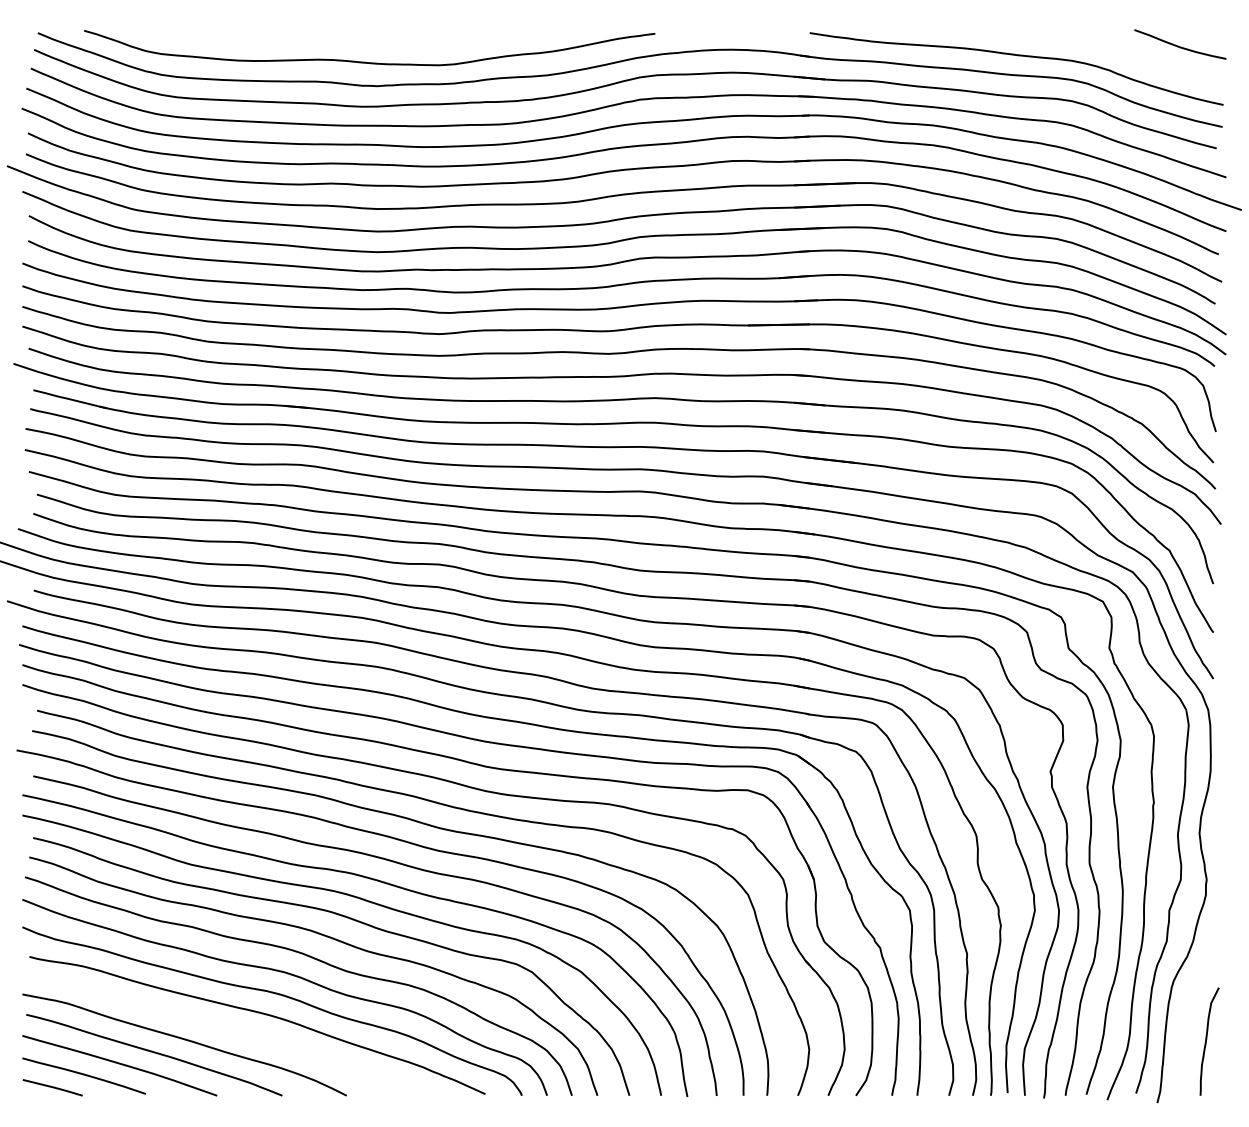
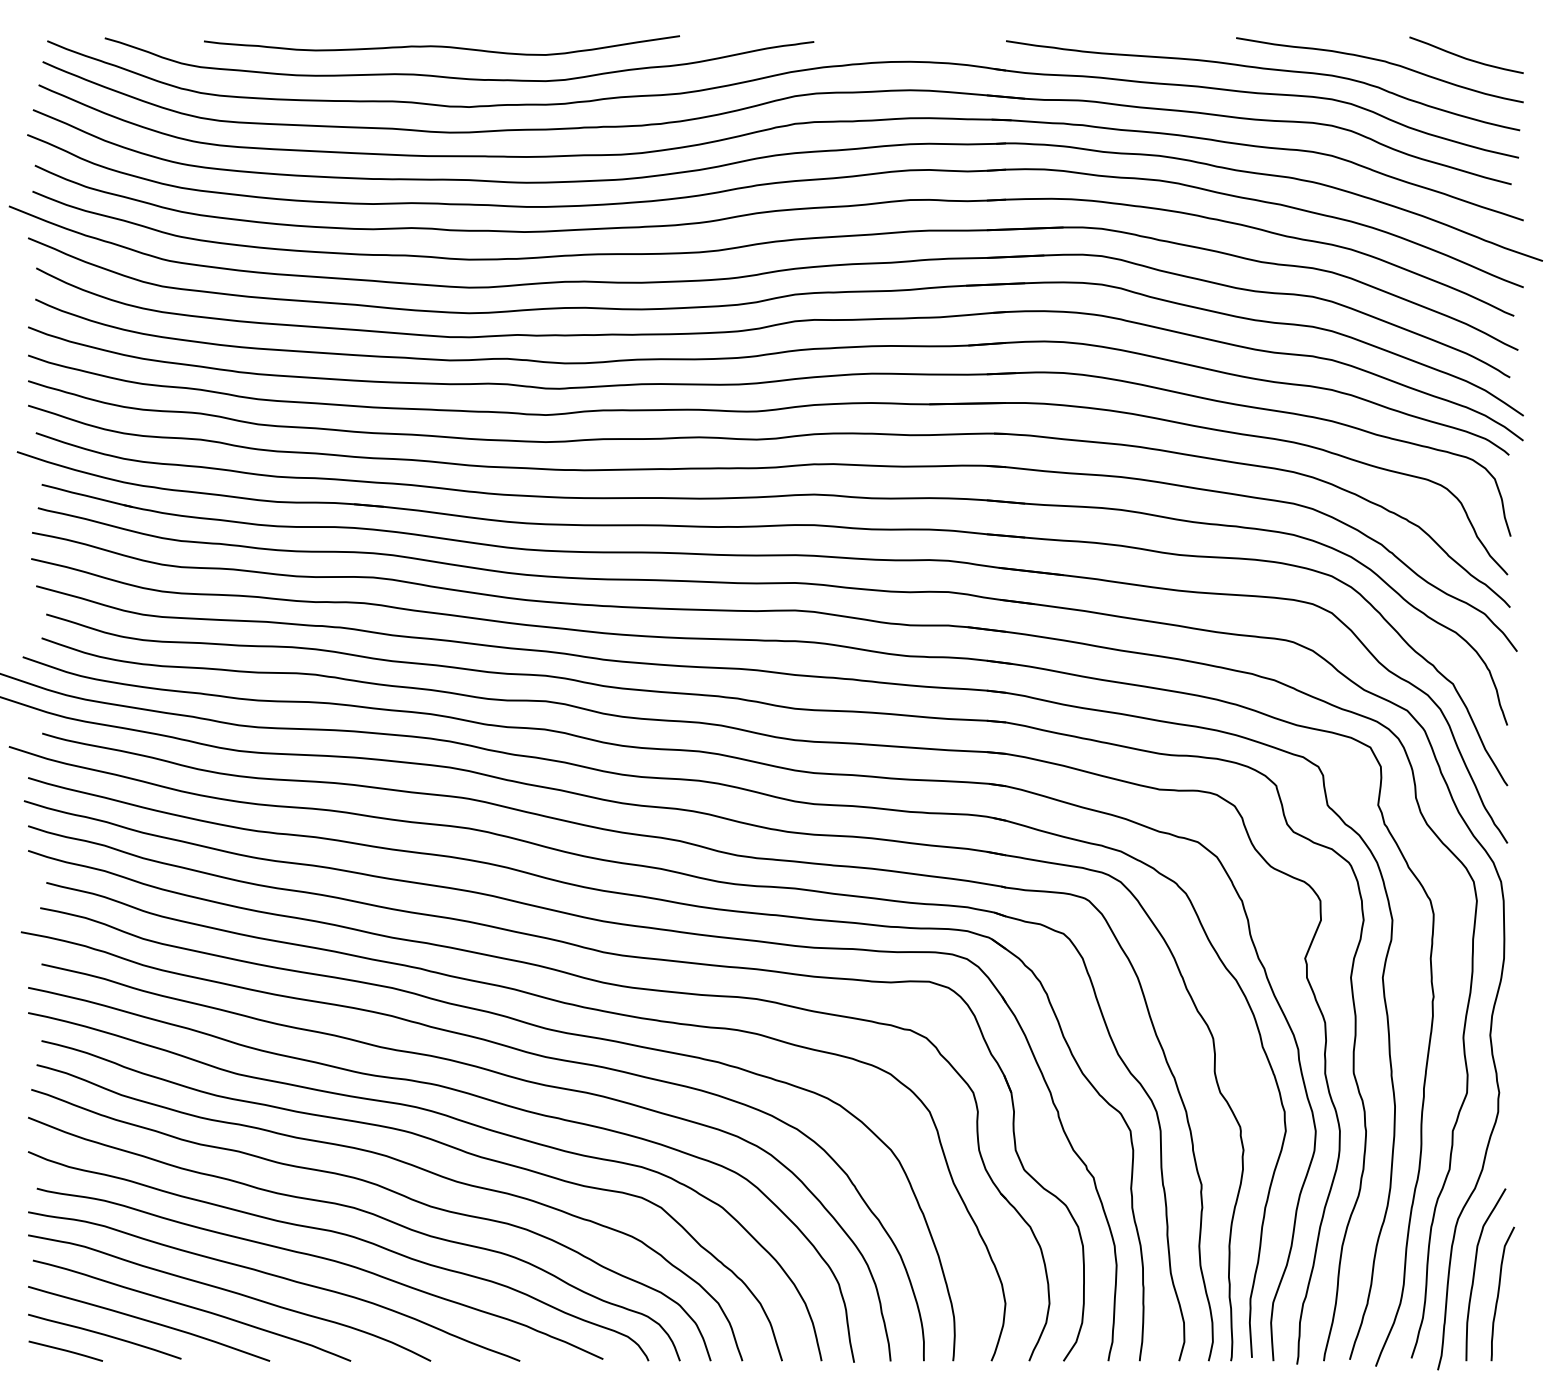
curve: (355, 36) -> (441, 45), added
curve: (1113, 50) -> (1383, 62), added
curve: (1187, 1025) -> (1475, 1273), added
curve: (222, 1028) -> (276, 1277), added

